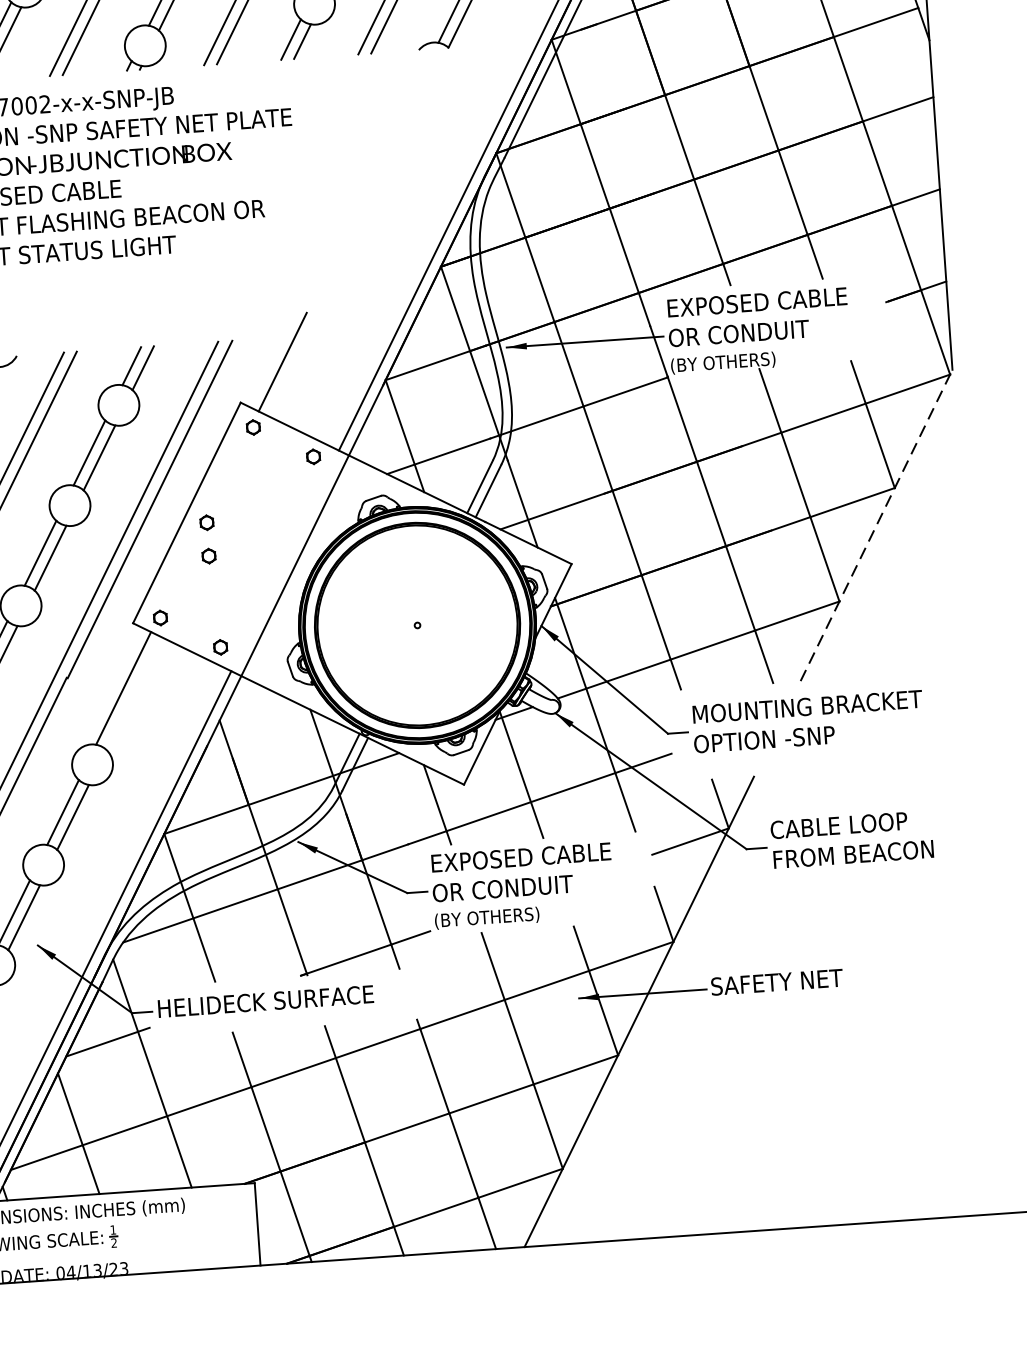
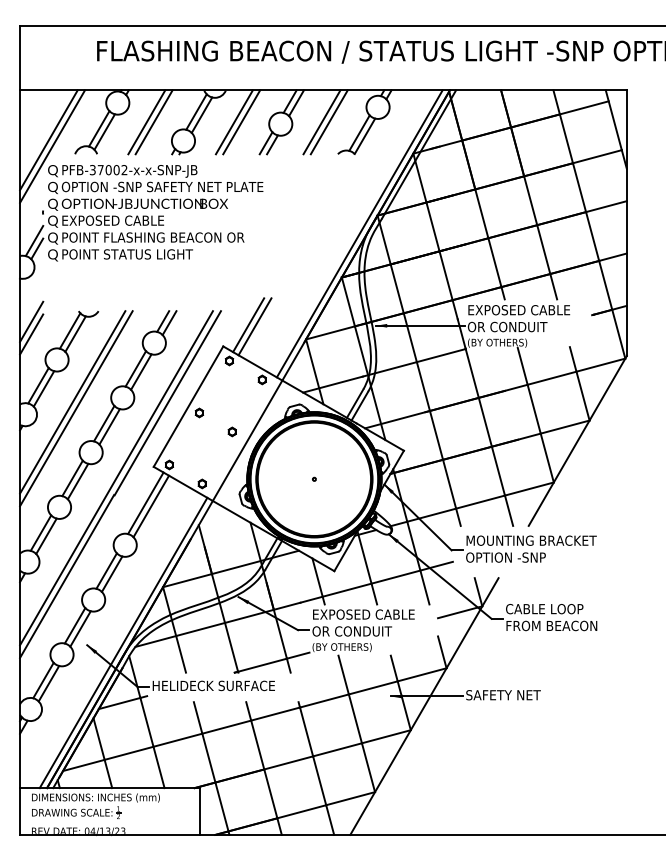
line: (293, 363) -> (254, 326), added
line: (877, 524) -> (578, 440), dashed -> solid
part: (207, 555) -> (231, 431), moved
line: (134, 693) -> (151, 506), added

